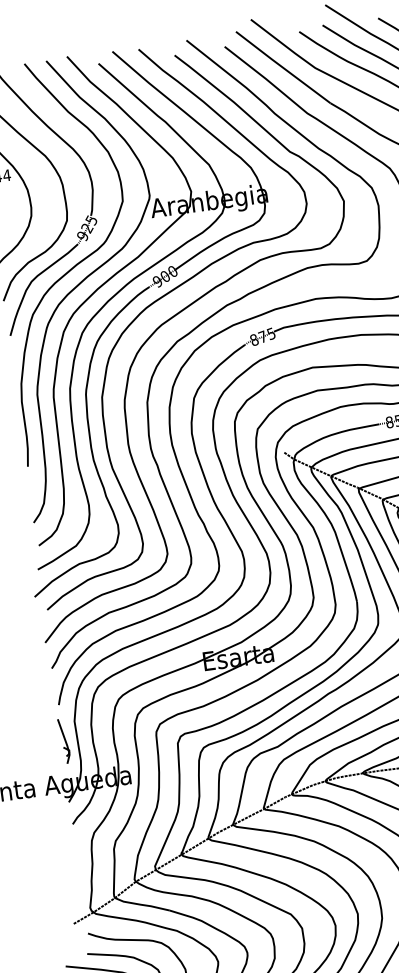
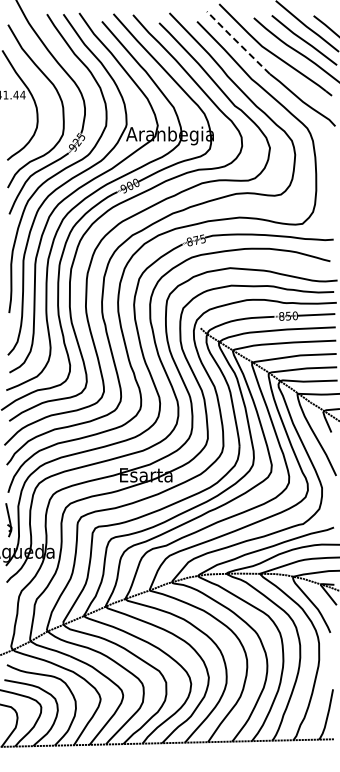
line: (281, 67) -> (237, 42), solid -> dashed

